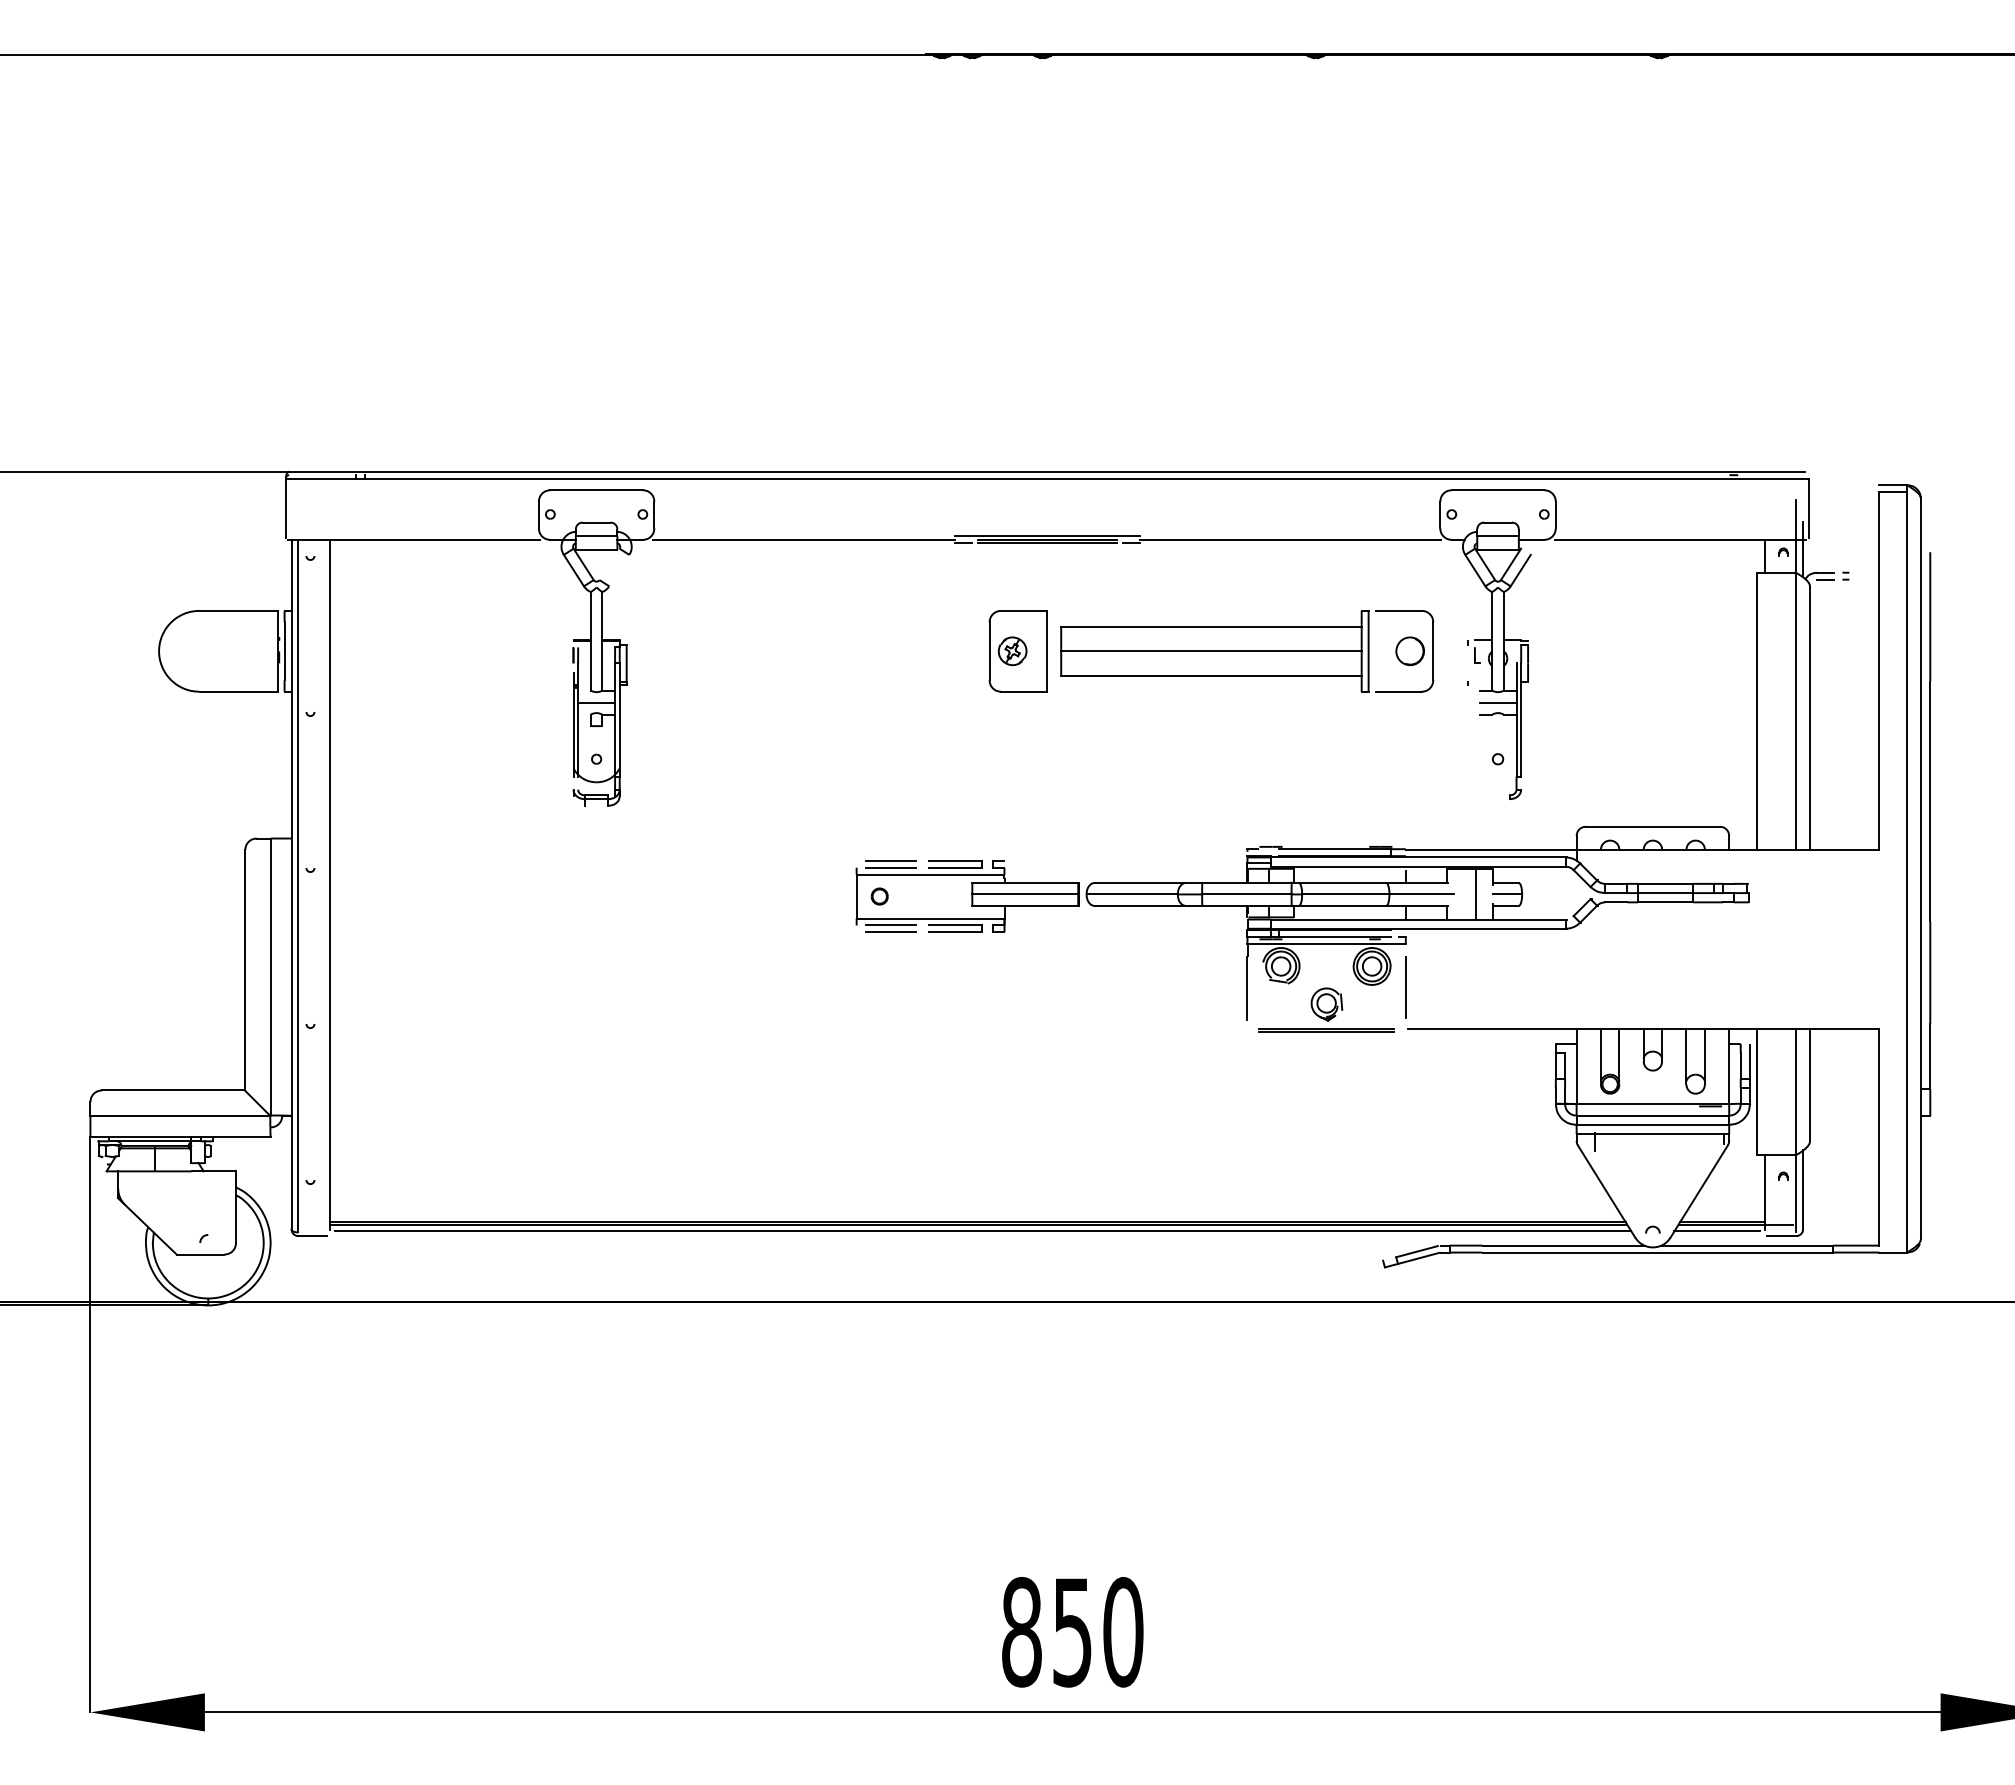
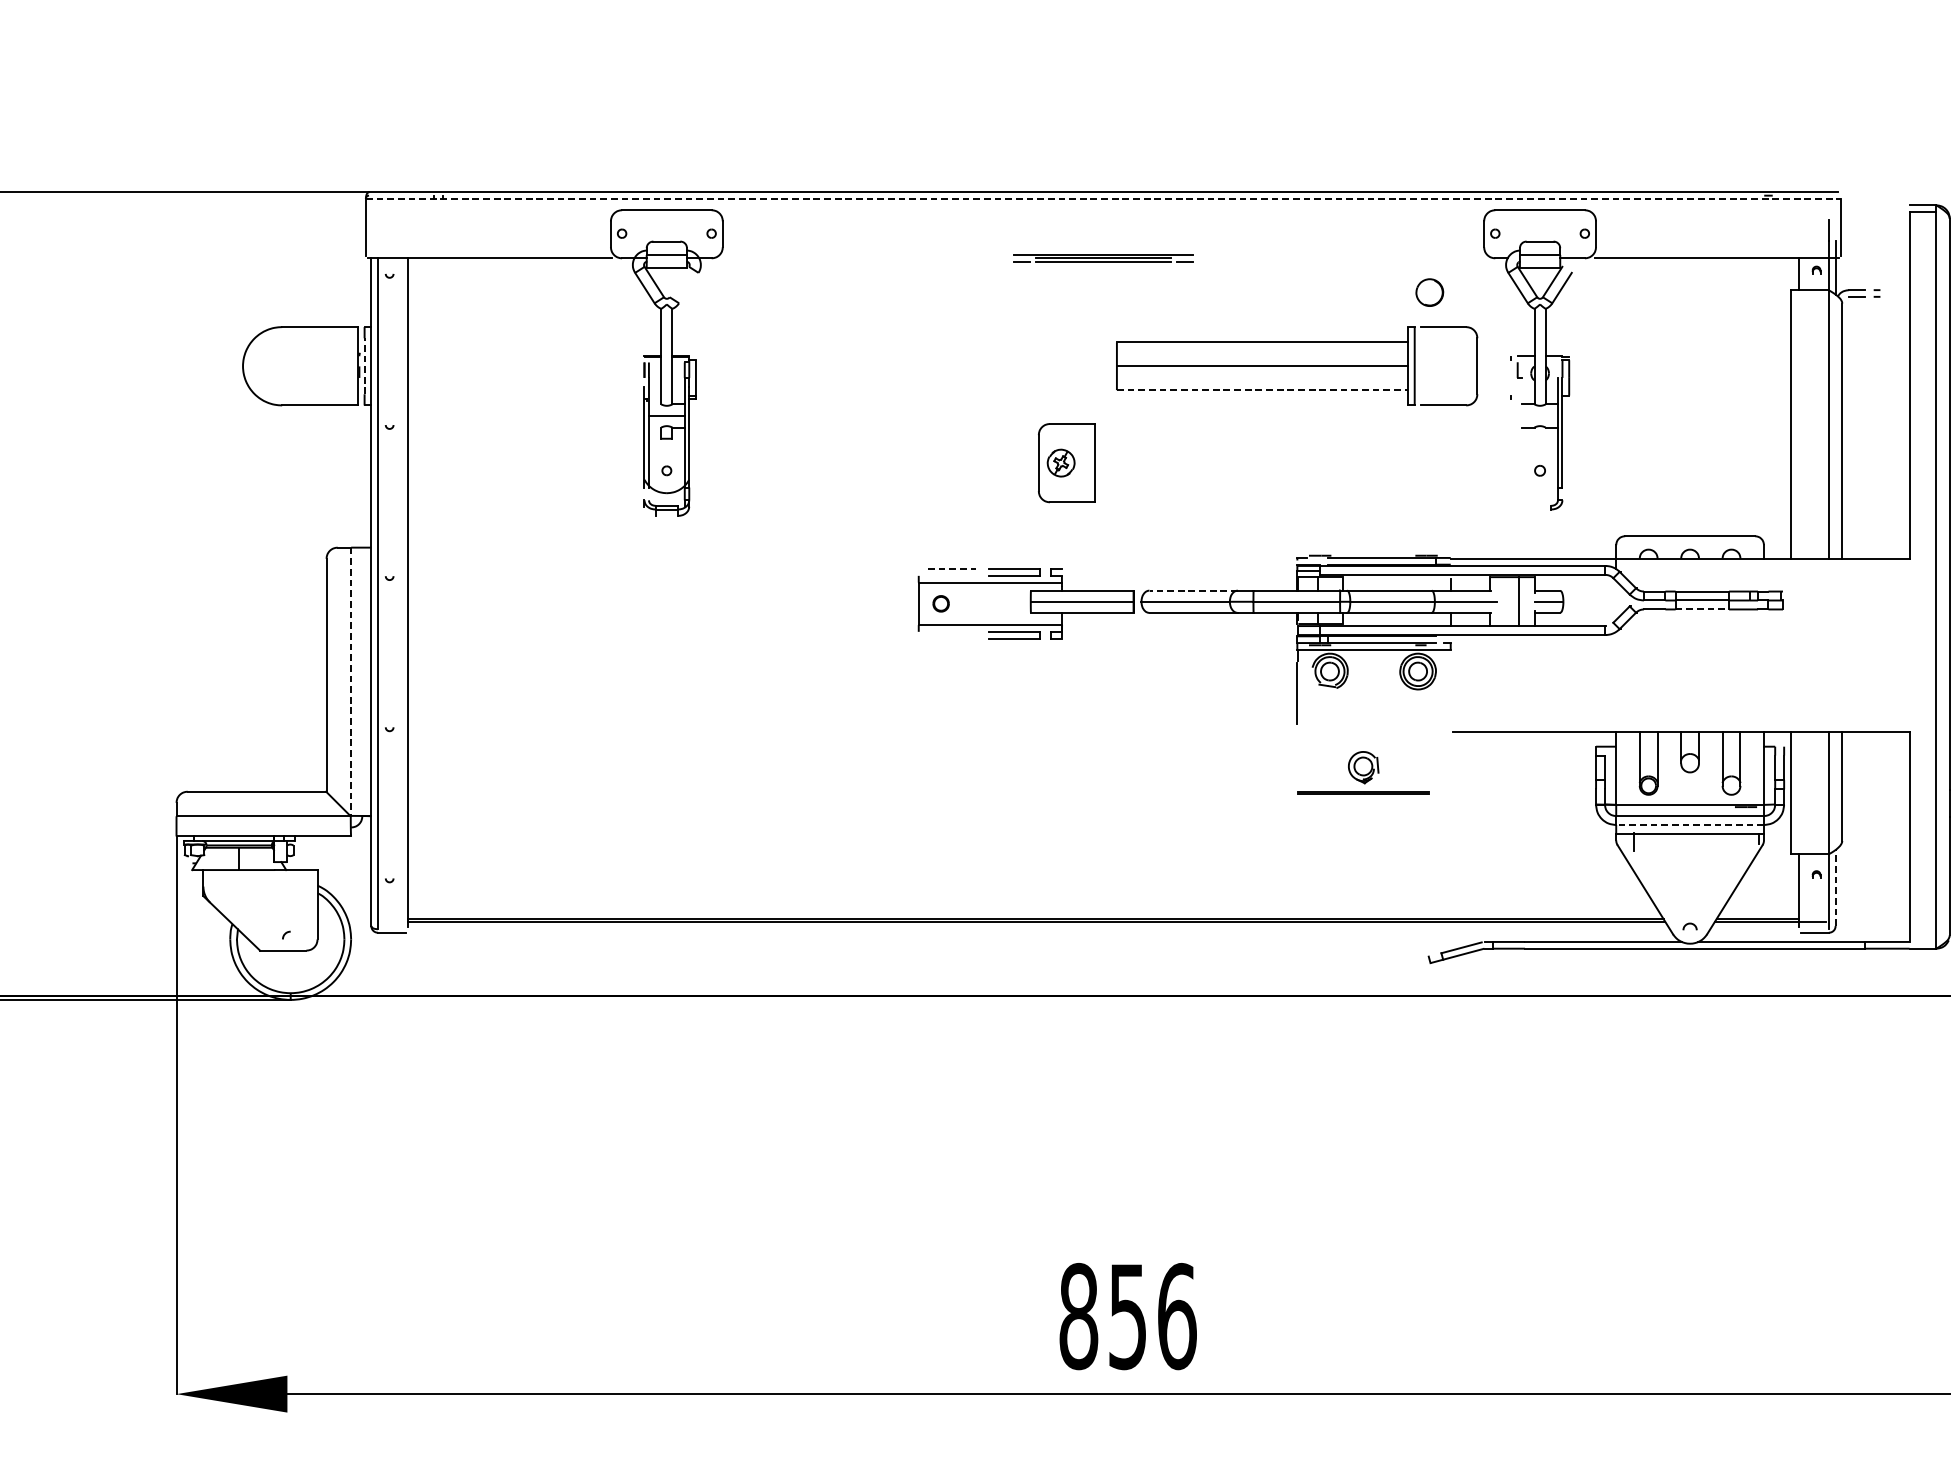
line: (1047, 478) -> (1103, 198), solid -> dashed
line: (803, 539) -> (867, 257), removed
line: (1290, 539) -> (1339, 257), removed
line: (284, 651) -> (364, 366), solid -> dashed
part: (1017, 651) -> (1065, 463), moved
part: (1409, 651) -> (1429, 292), moved
line: (1211, 675) -> (1262, 389), solid -> dashed
line: (1497, 702) -> (1539, 415), removed
line: (891, 860) -> (952, 568), solid -> dashed
line: (890, 867) -> (951, 575), removed
line: (1140, 882) -> (1193, 590), solid -> dashed
line: (1665, 902) -> (1702, 609), solid -> dashed
line: (890, 925) -> (951, 631), removed
line: (890, 932) -> (951, 638), removed
line: (270, 977) -> (350, 682), solid -> dashed
line: (1405, 986) -> (1450, 690), removed
part: (1326, 1009) -> (1363, 772), moved
line: (1652, 1124) -> (1689, 824), solid -> dashed
line: (1803, 1189) -> (1835, 887), solid -> dashed
line: (982, 1231) -> (1040, 928), removed
line: (1716, 1231) -> (1751, 928), removed
text: (1123, 1632) -> (1177, 1316), 850 -> 856

